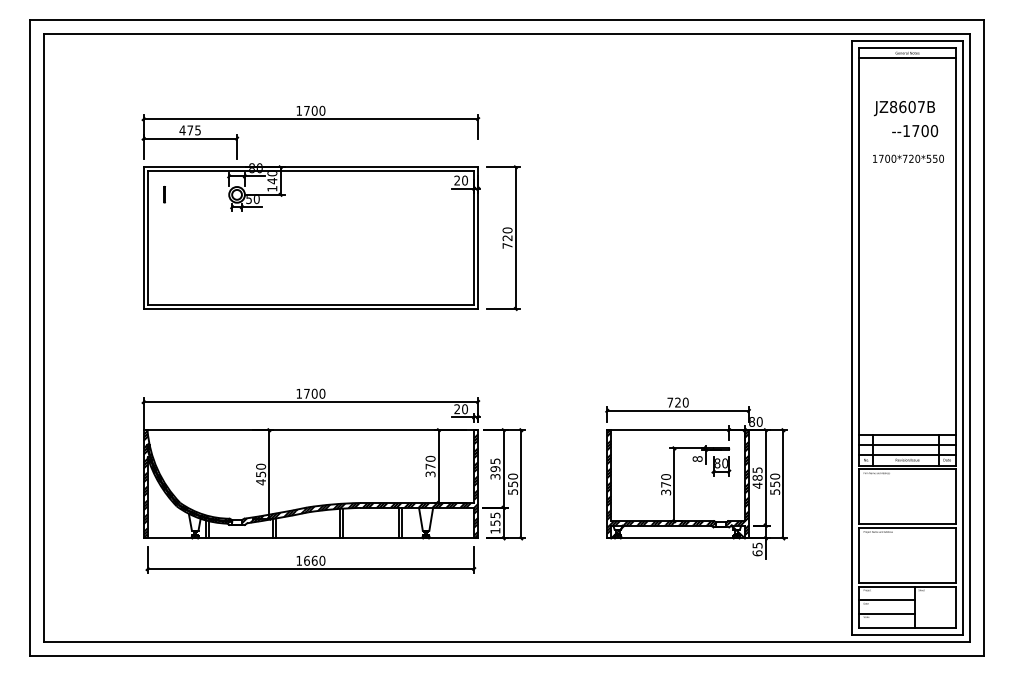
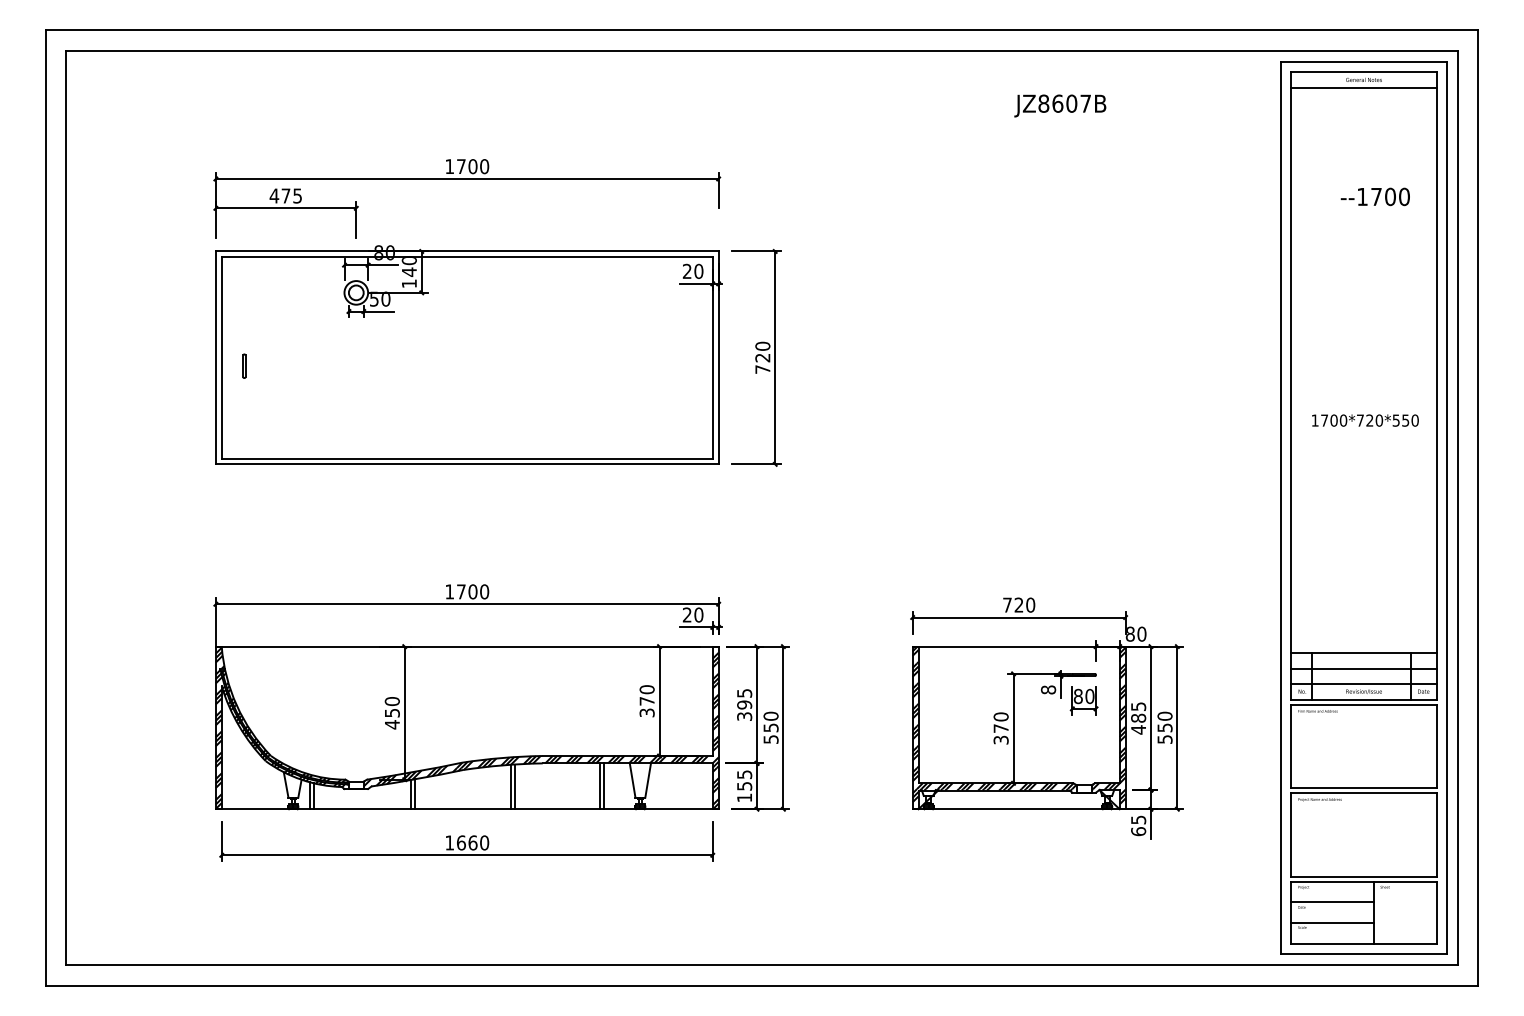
text: (903, 108) -> (1058, 105), moved
text: (908, 158) -> (1365, 420), moved
line: (164, 194) -> (244, 365), moved

